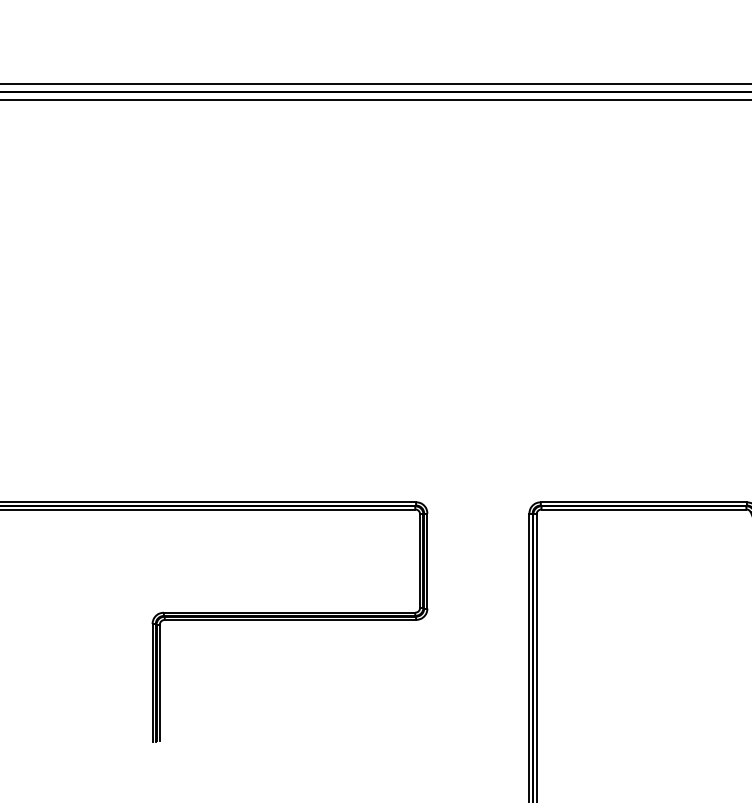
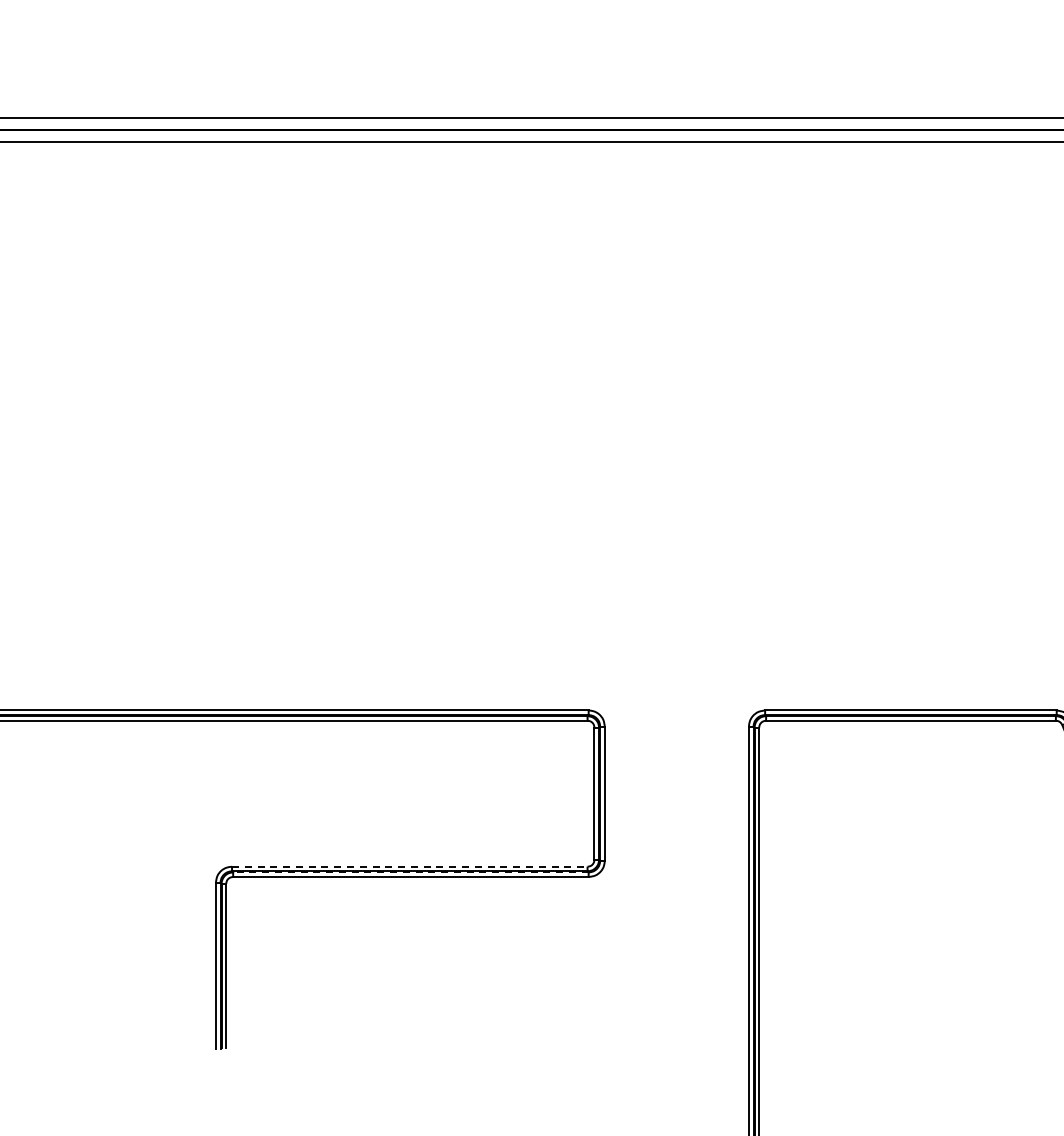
line: (289, 612) -> (409, 866), solid -> dashed
line: (290, 616) -> (410, 872), solid -> dashed

